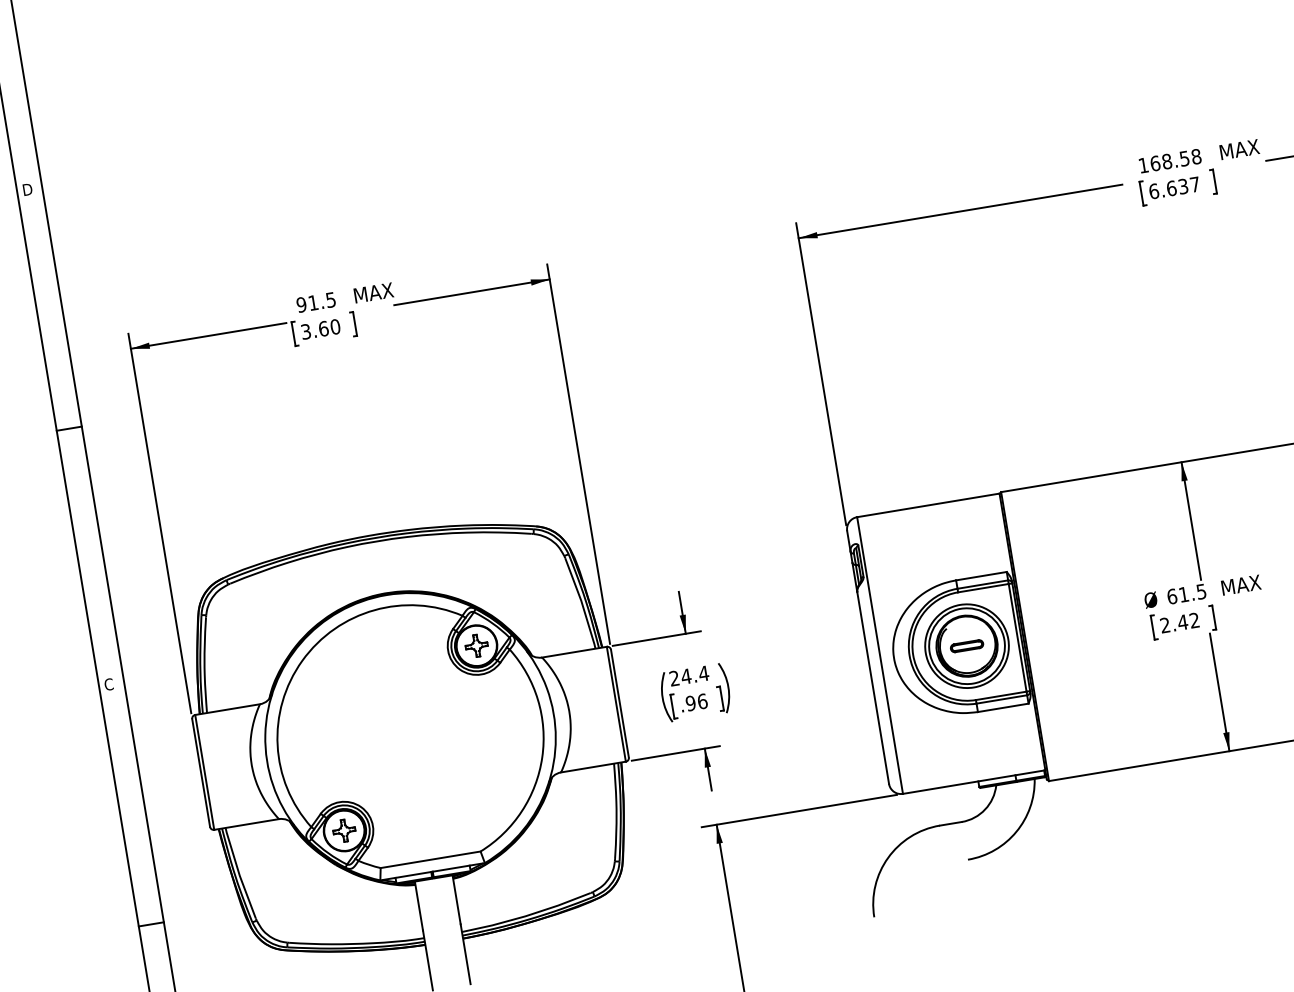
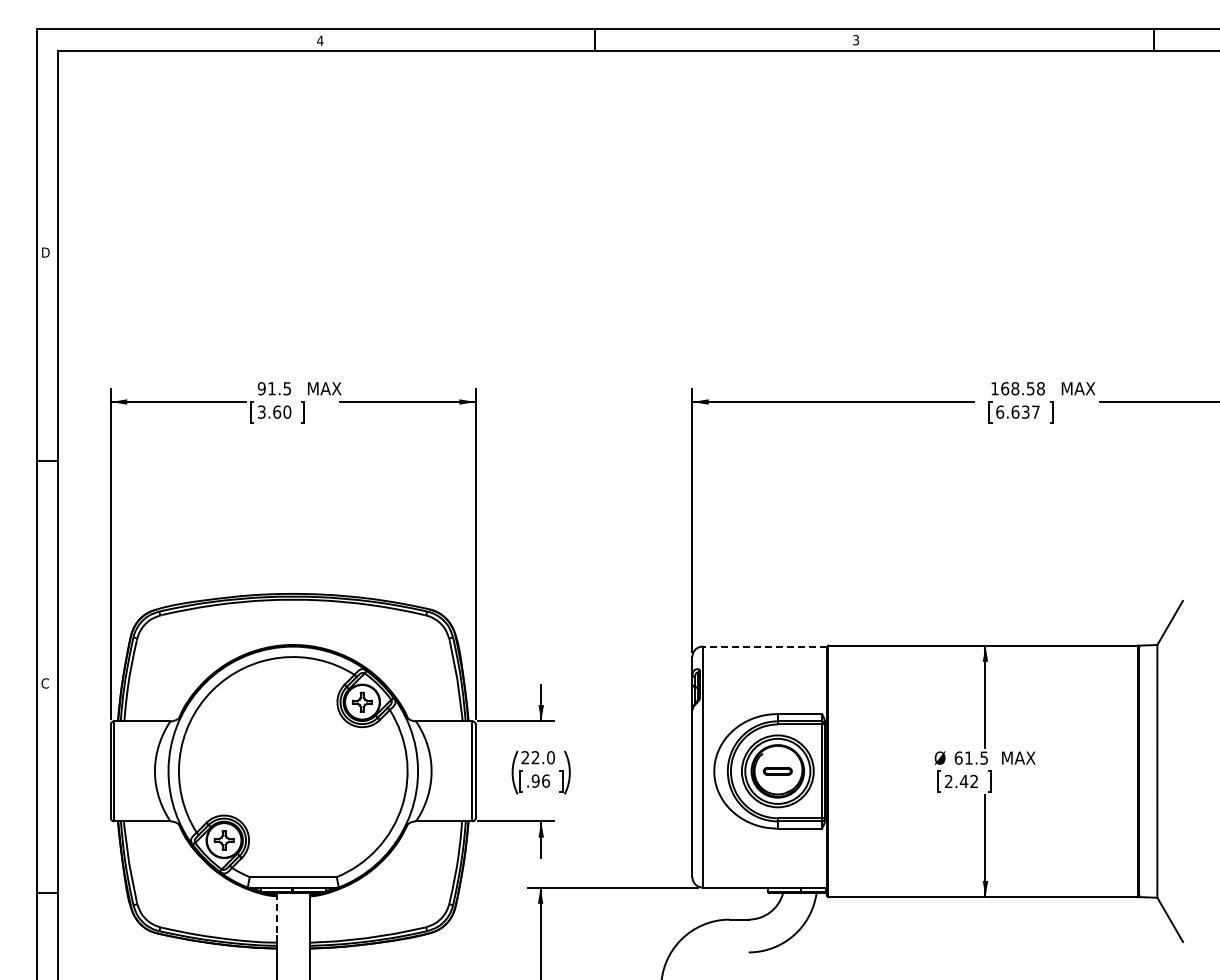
line: (927, 505) -> (764, 646), solid -> dashed
text: (695, 674) -> (543, 757), 24.4 -> 22.0
line: (418, 907) -> (276, 915), solid -> dashed

